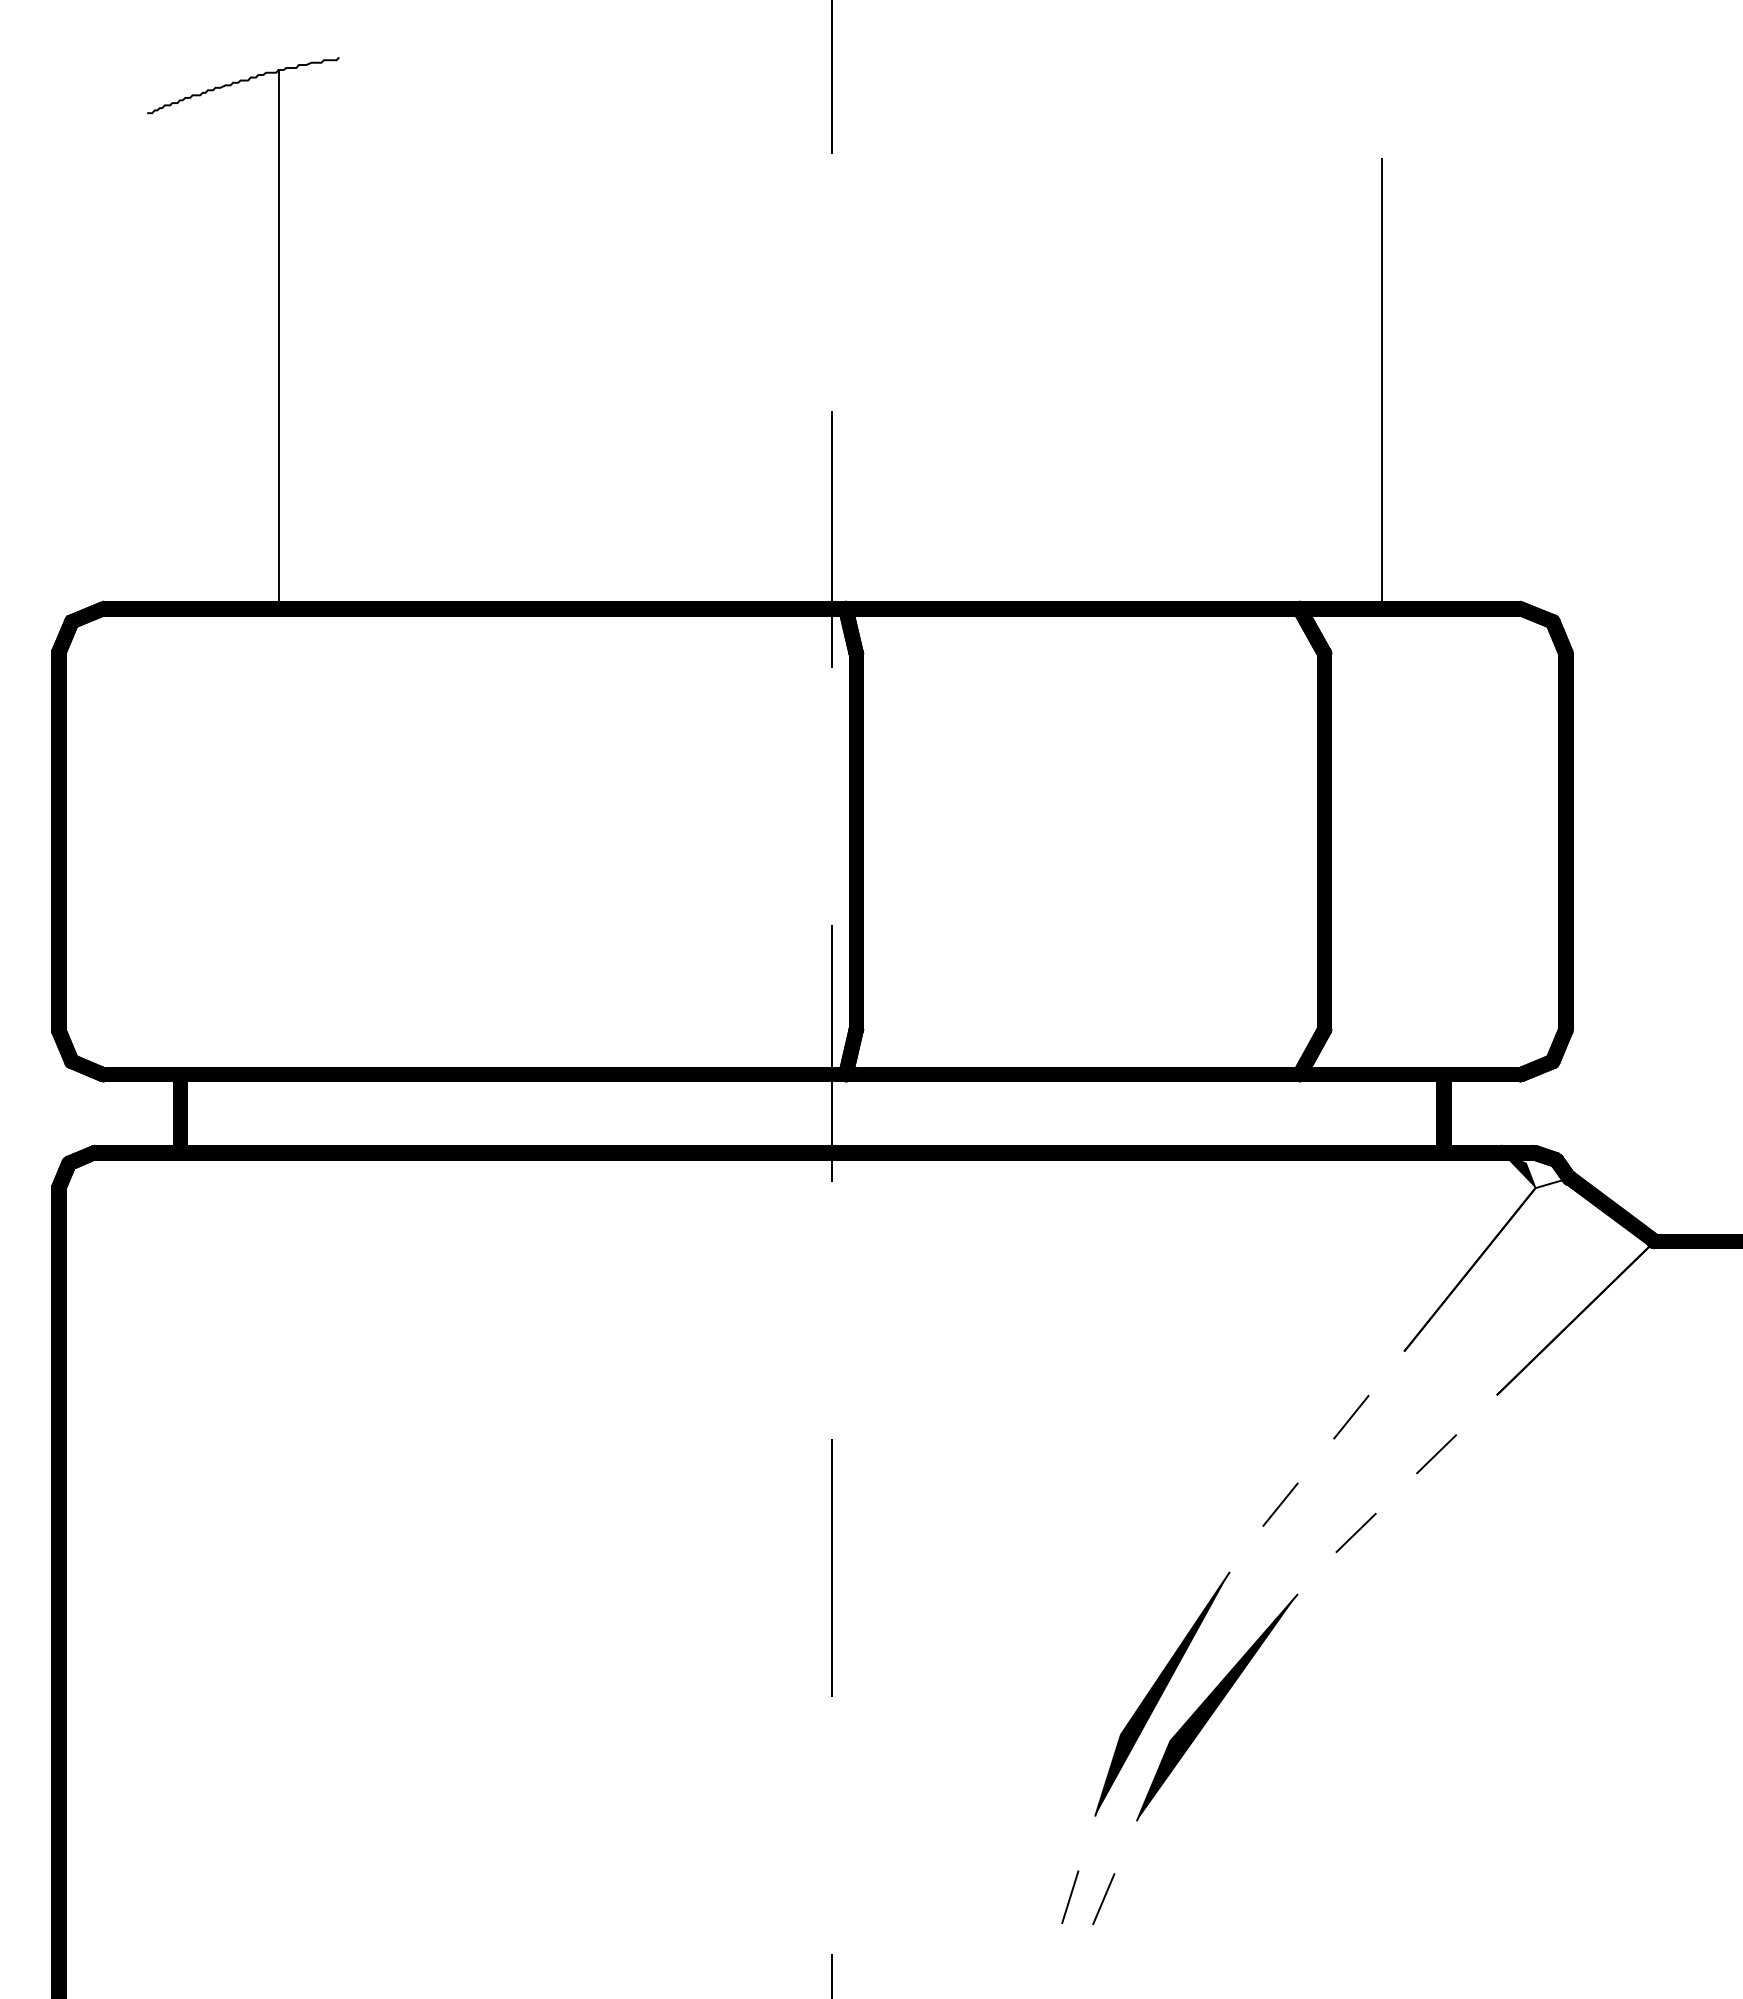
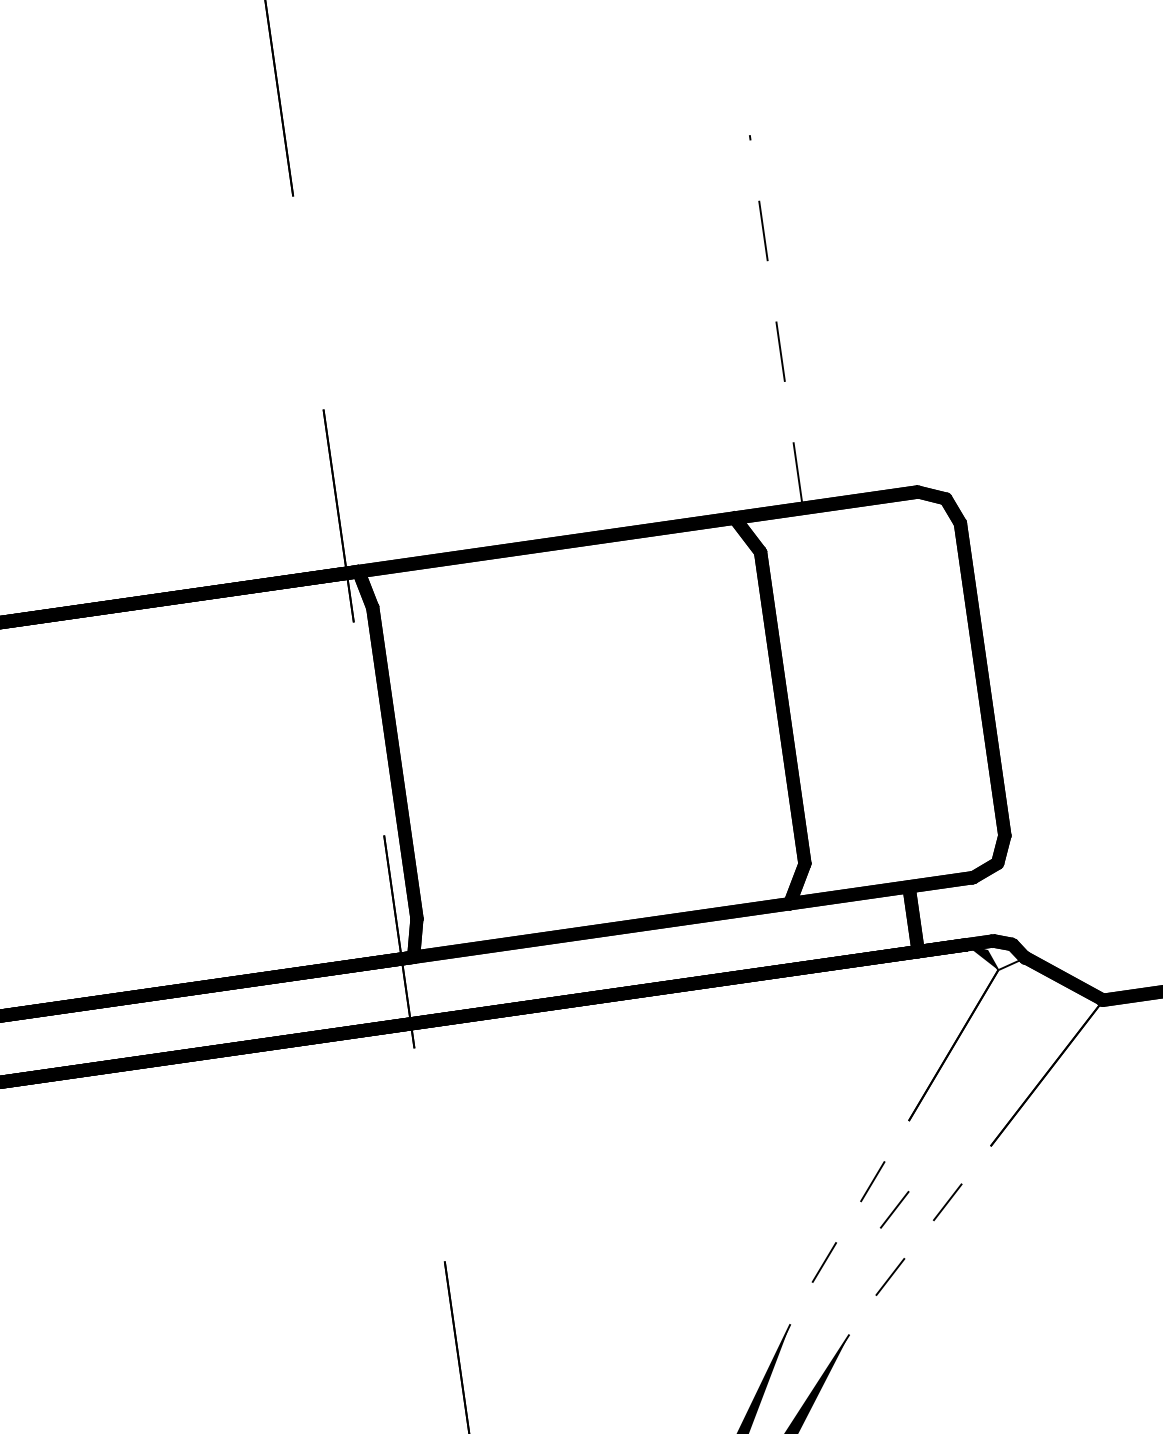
line: (1382, 380) -> (776, 319), solid -> dashed
line: (1372, 1454) -> (894, 1210), added

